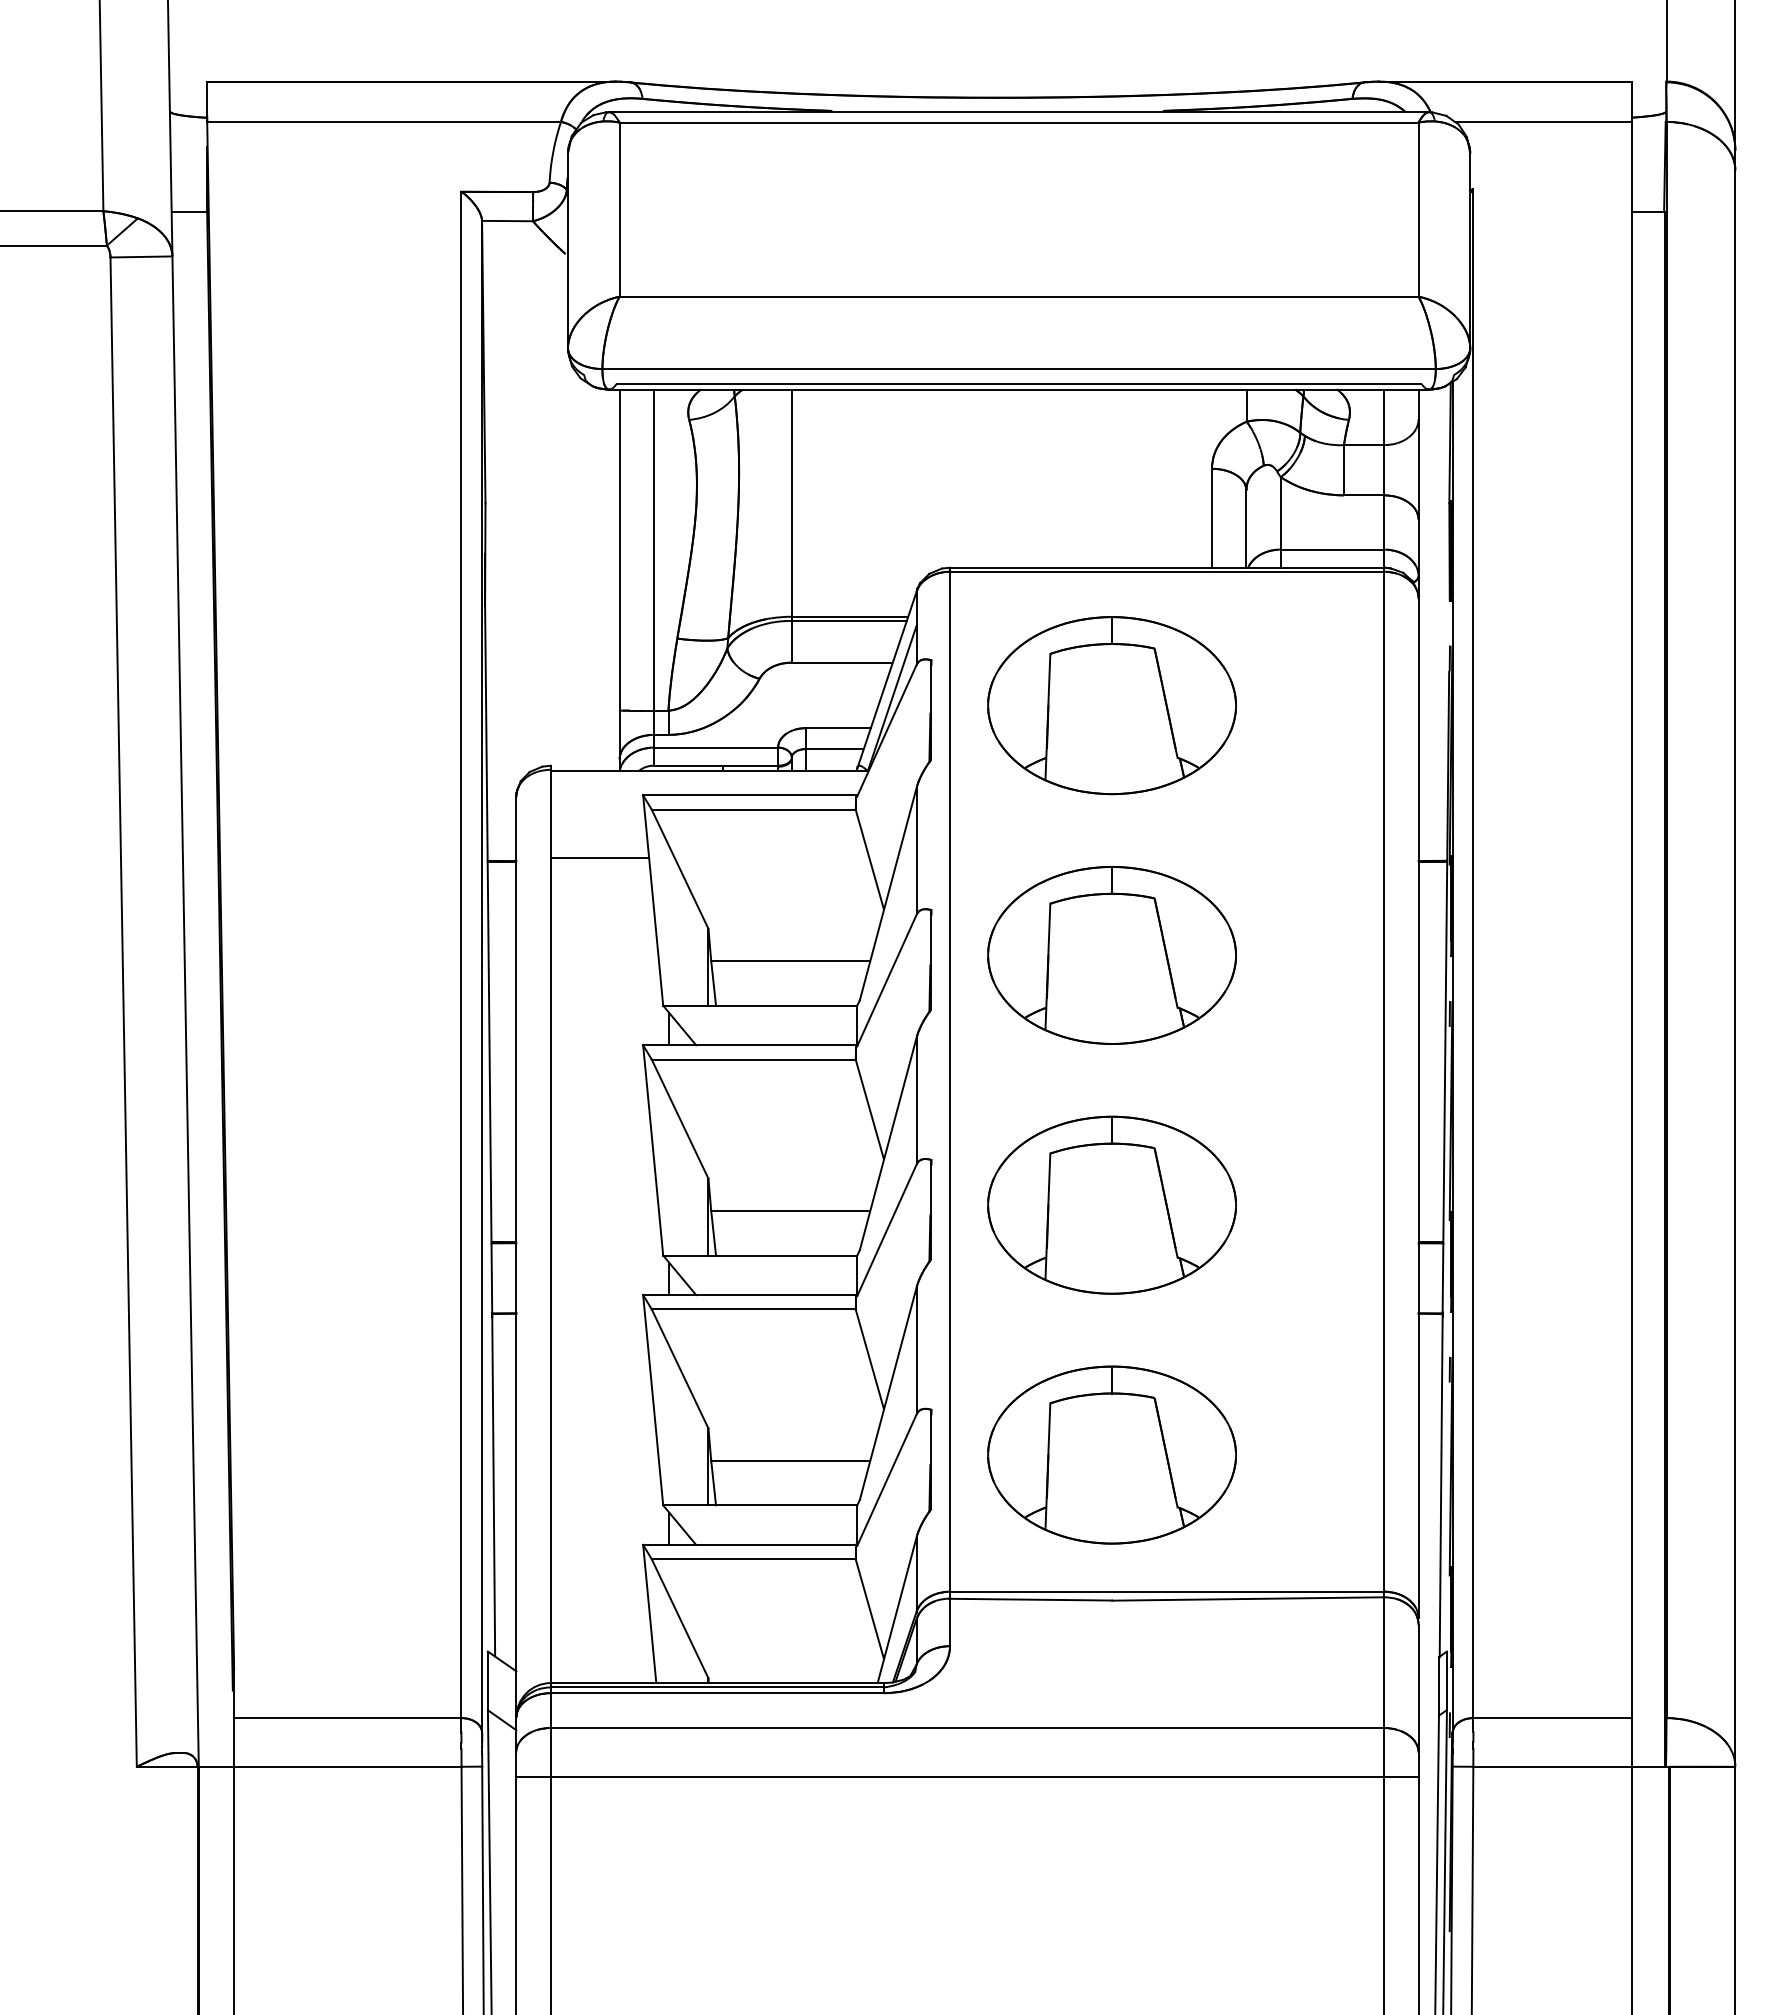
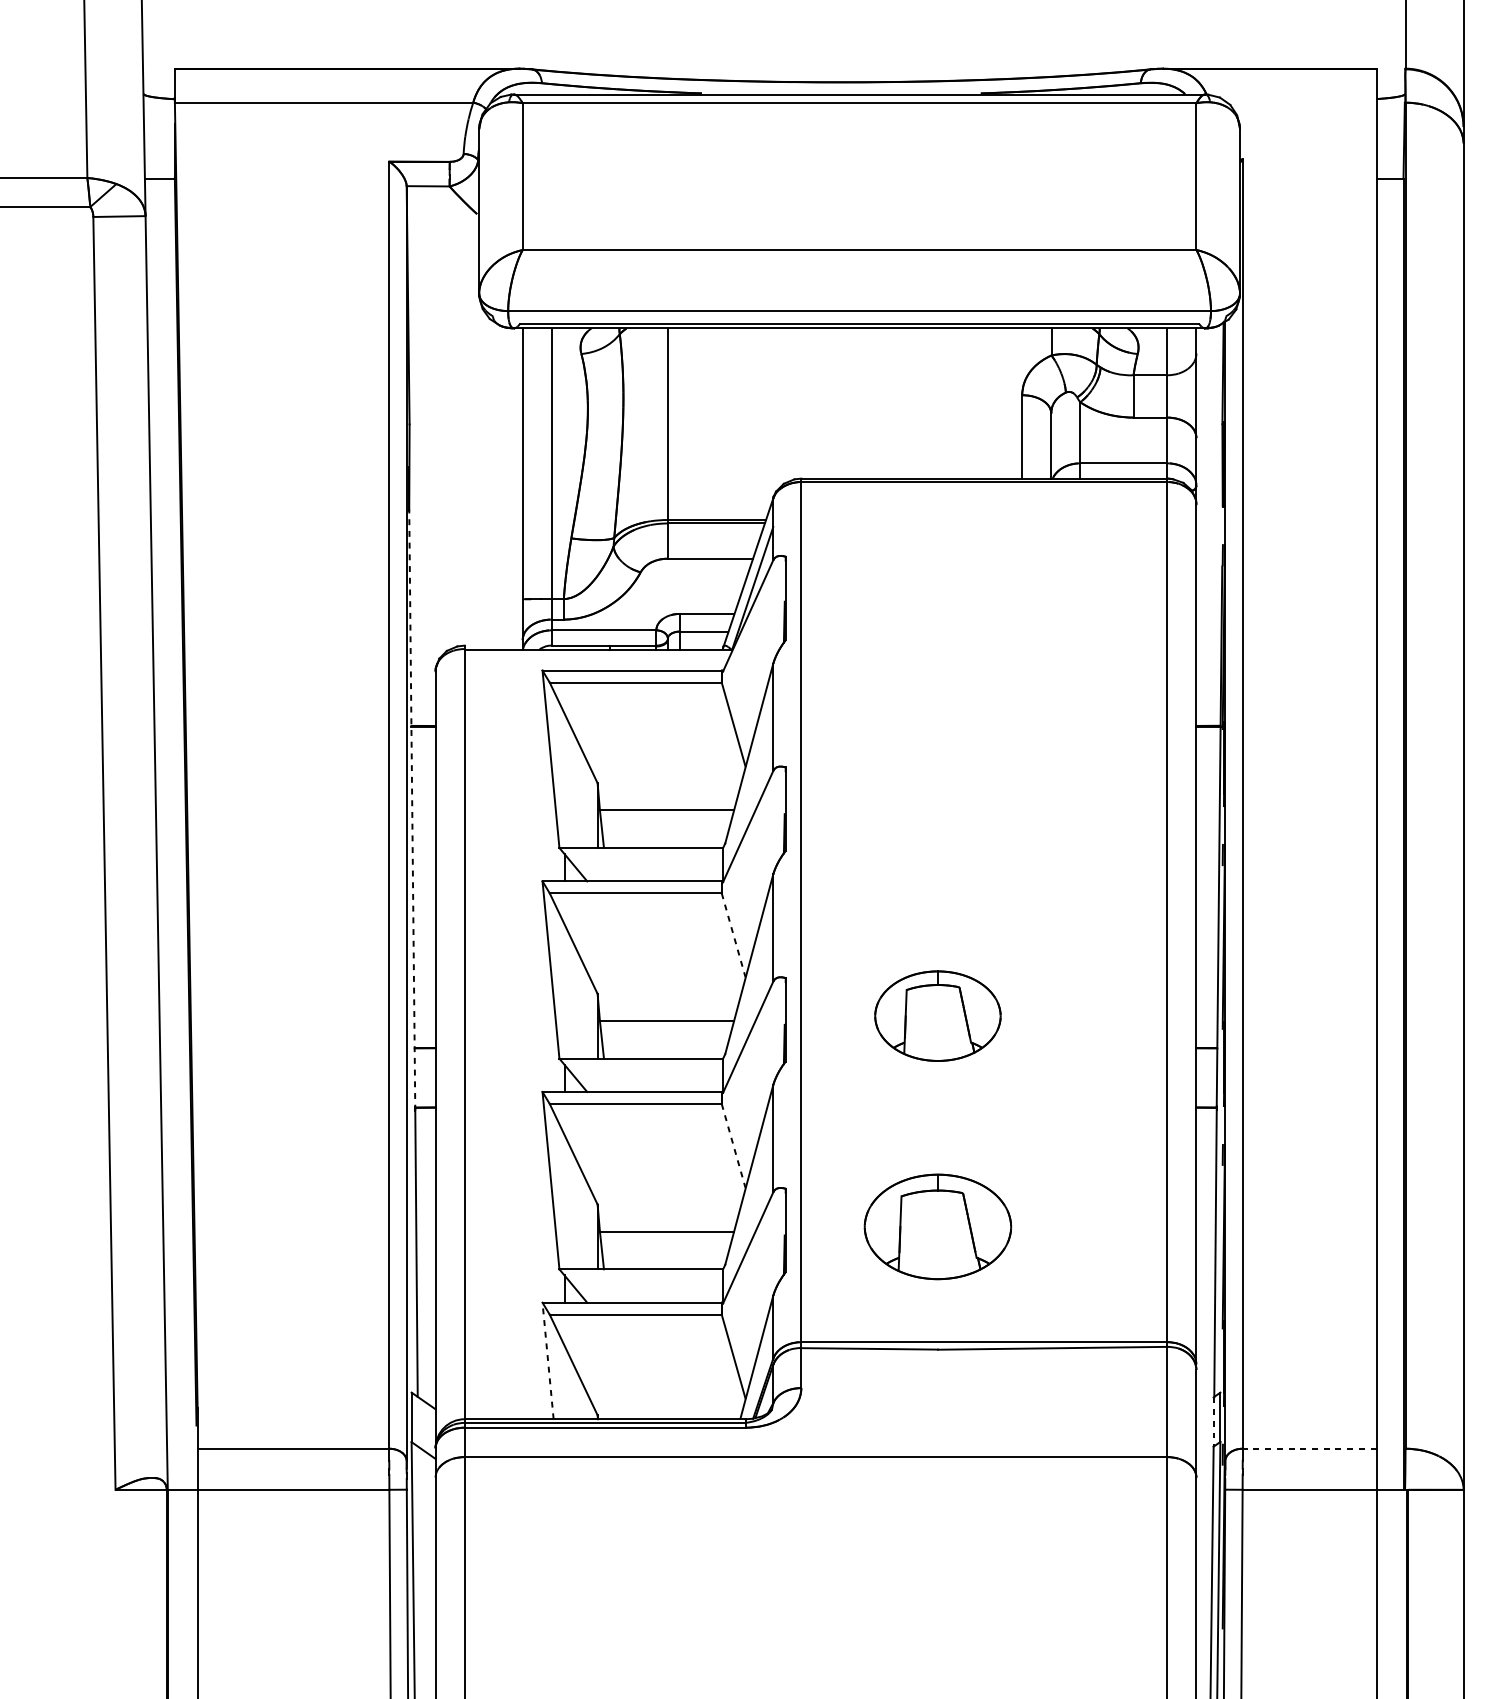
line: (1543, 121) -> (1301, 102), removed
part: (1111, 705) -> (937, 594), removed
line: (599, 857) -> (505, 723), removed
part: (1111, 955) -> (937, 805), removed
line: (488, 960) -> (412, 809), solid -> dashed
line: (869, 1109) -> (733, 935), solid -> dashed
part: (1111, 1204) -> (937, 1015), size x0.6
line: (869, 1358) -> (733, 1145), solid -> dashed
part: (1111, 1454) -> (937, 1226), size x0.7
line: (649, 1613) -> (547, 1360), solid -> dashed
line: (1438, 1686) -> (1213, 1422), solid -> dashed
line: (1552, 1718) -> (1309, 1449), solid -> dashed
line: (967, 1776) -> (816, 1497), removed

